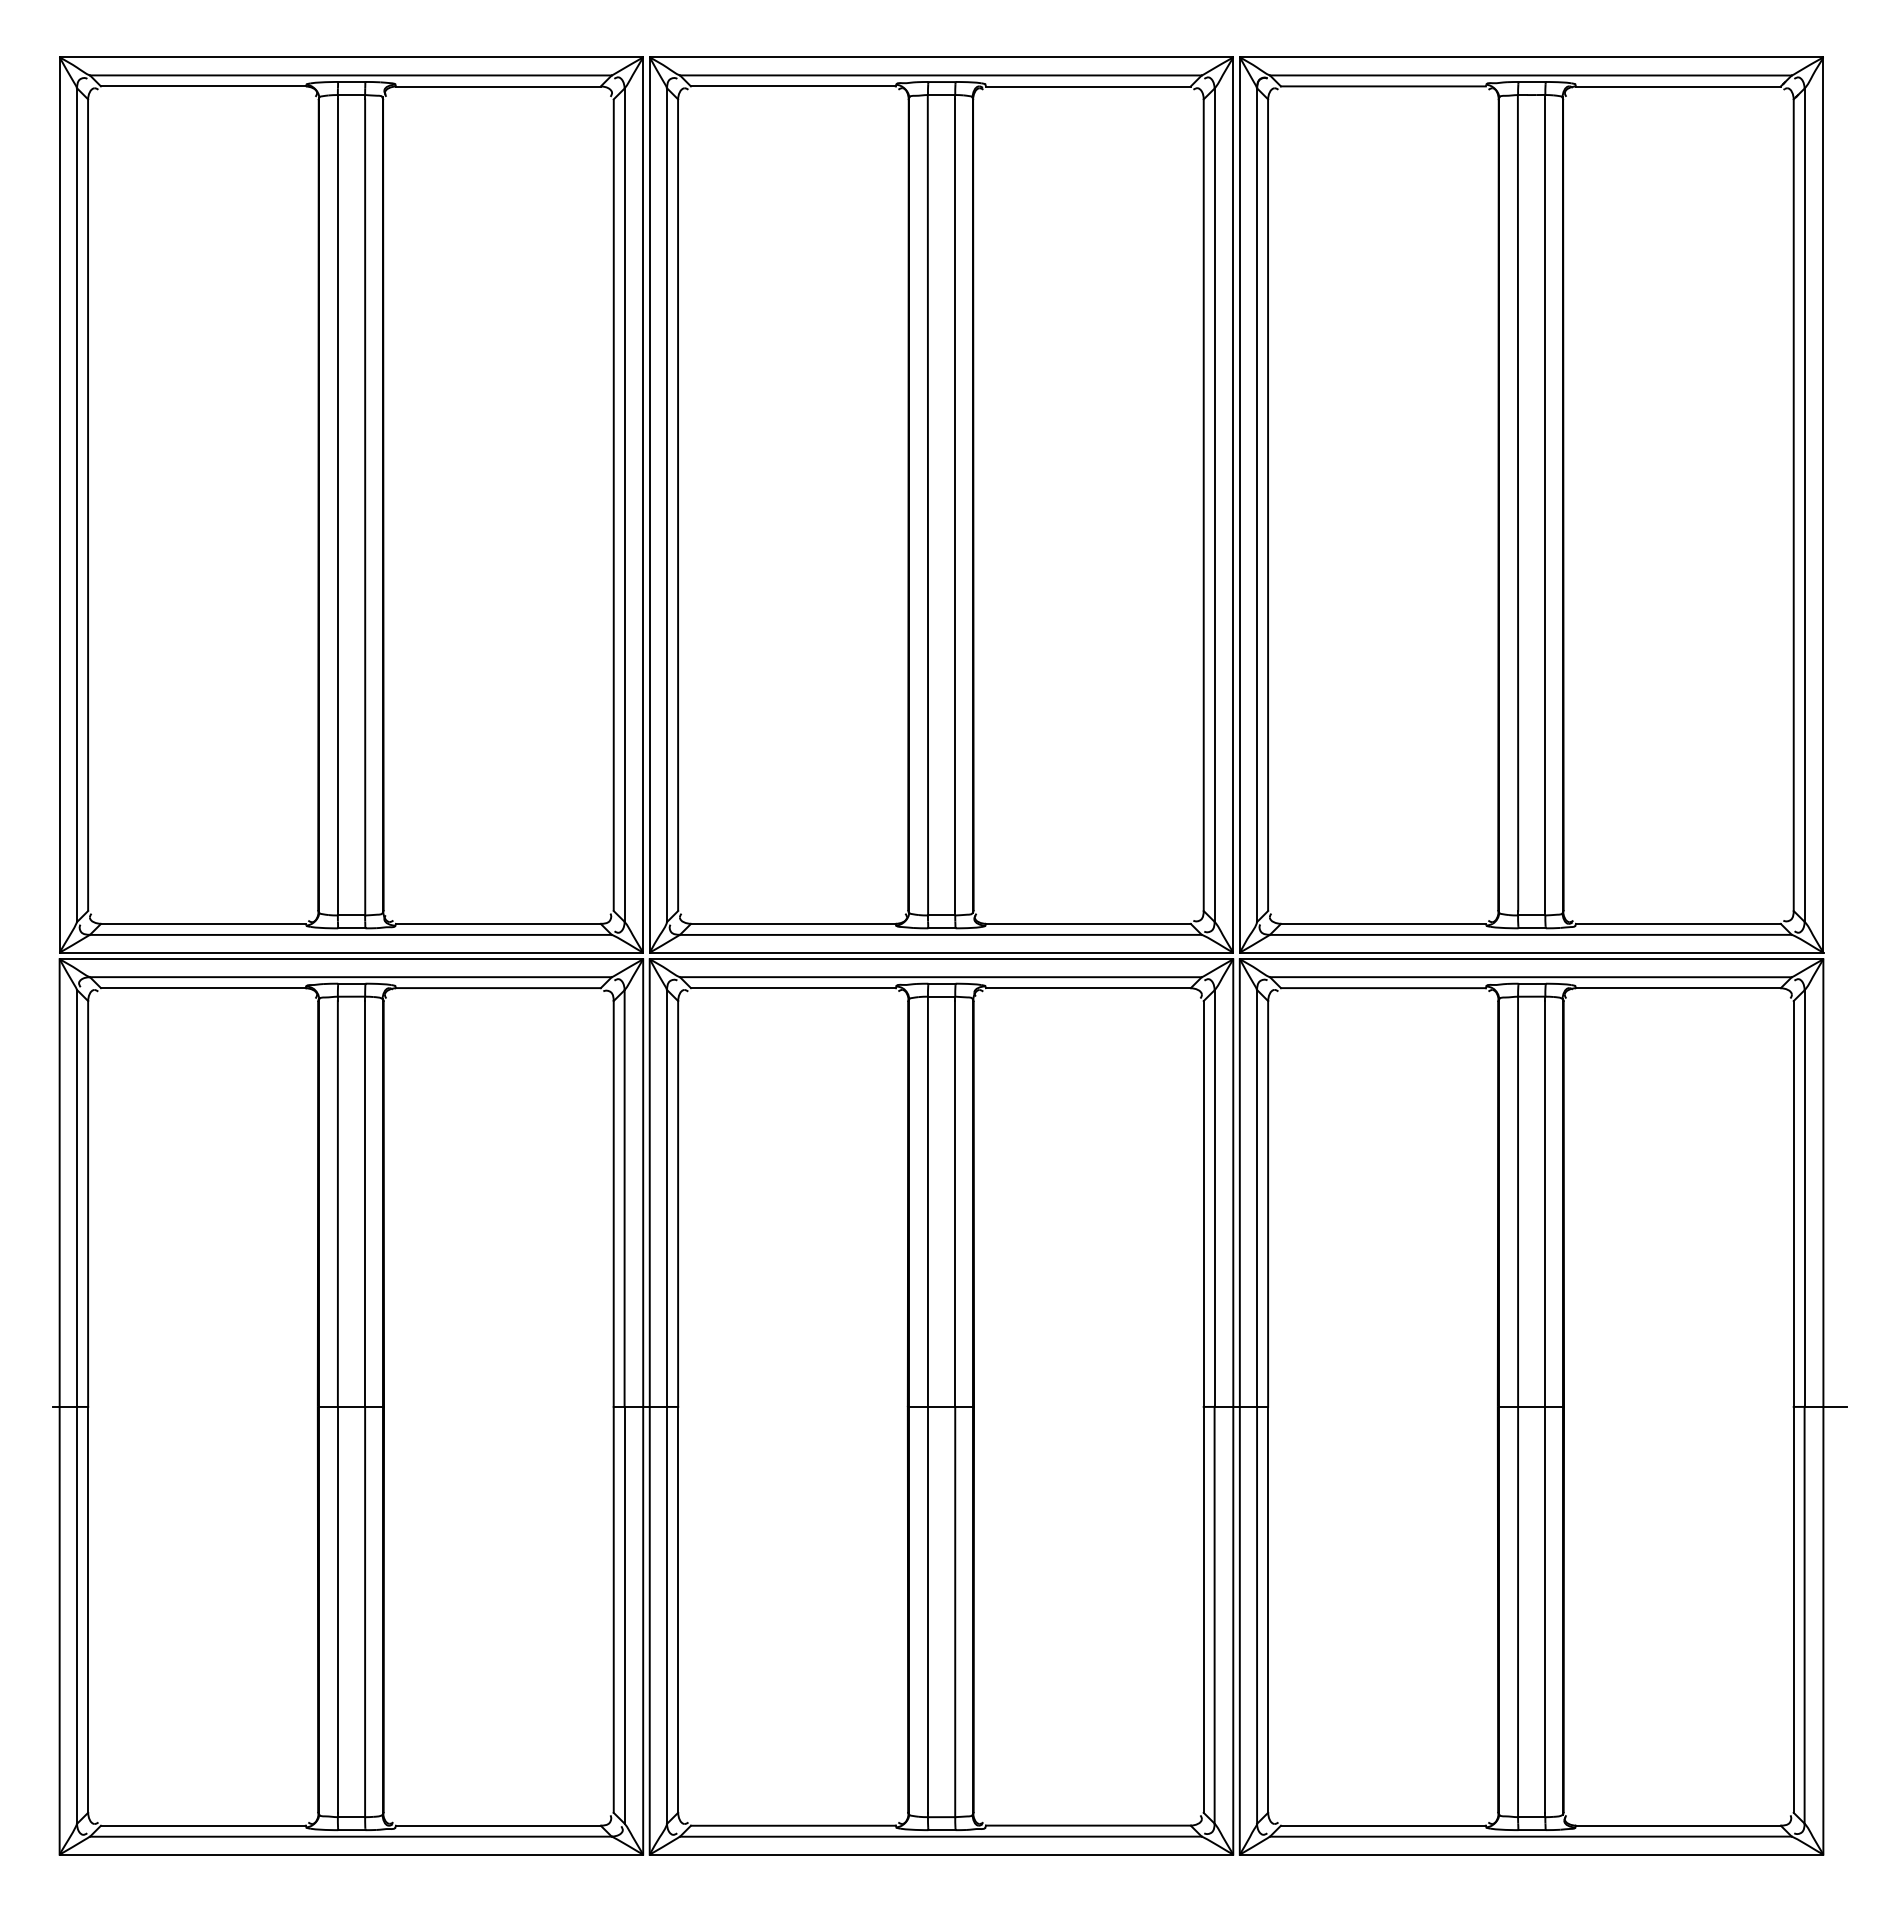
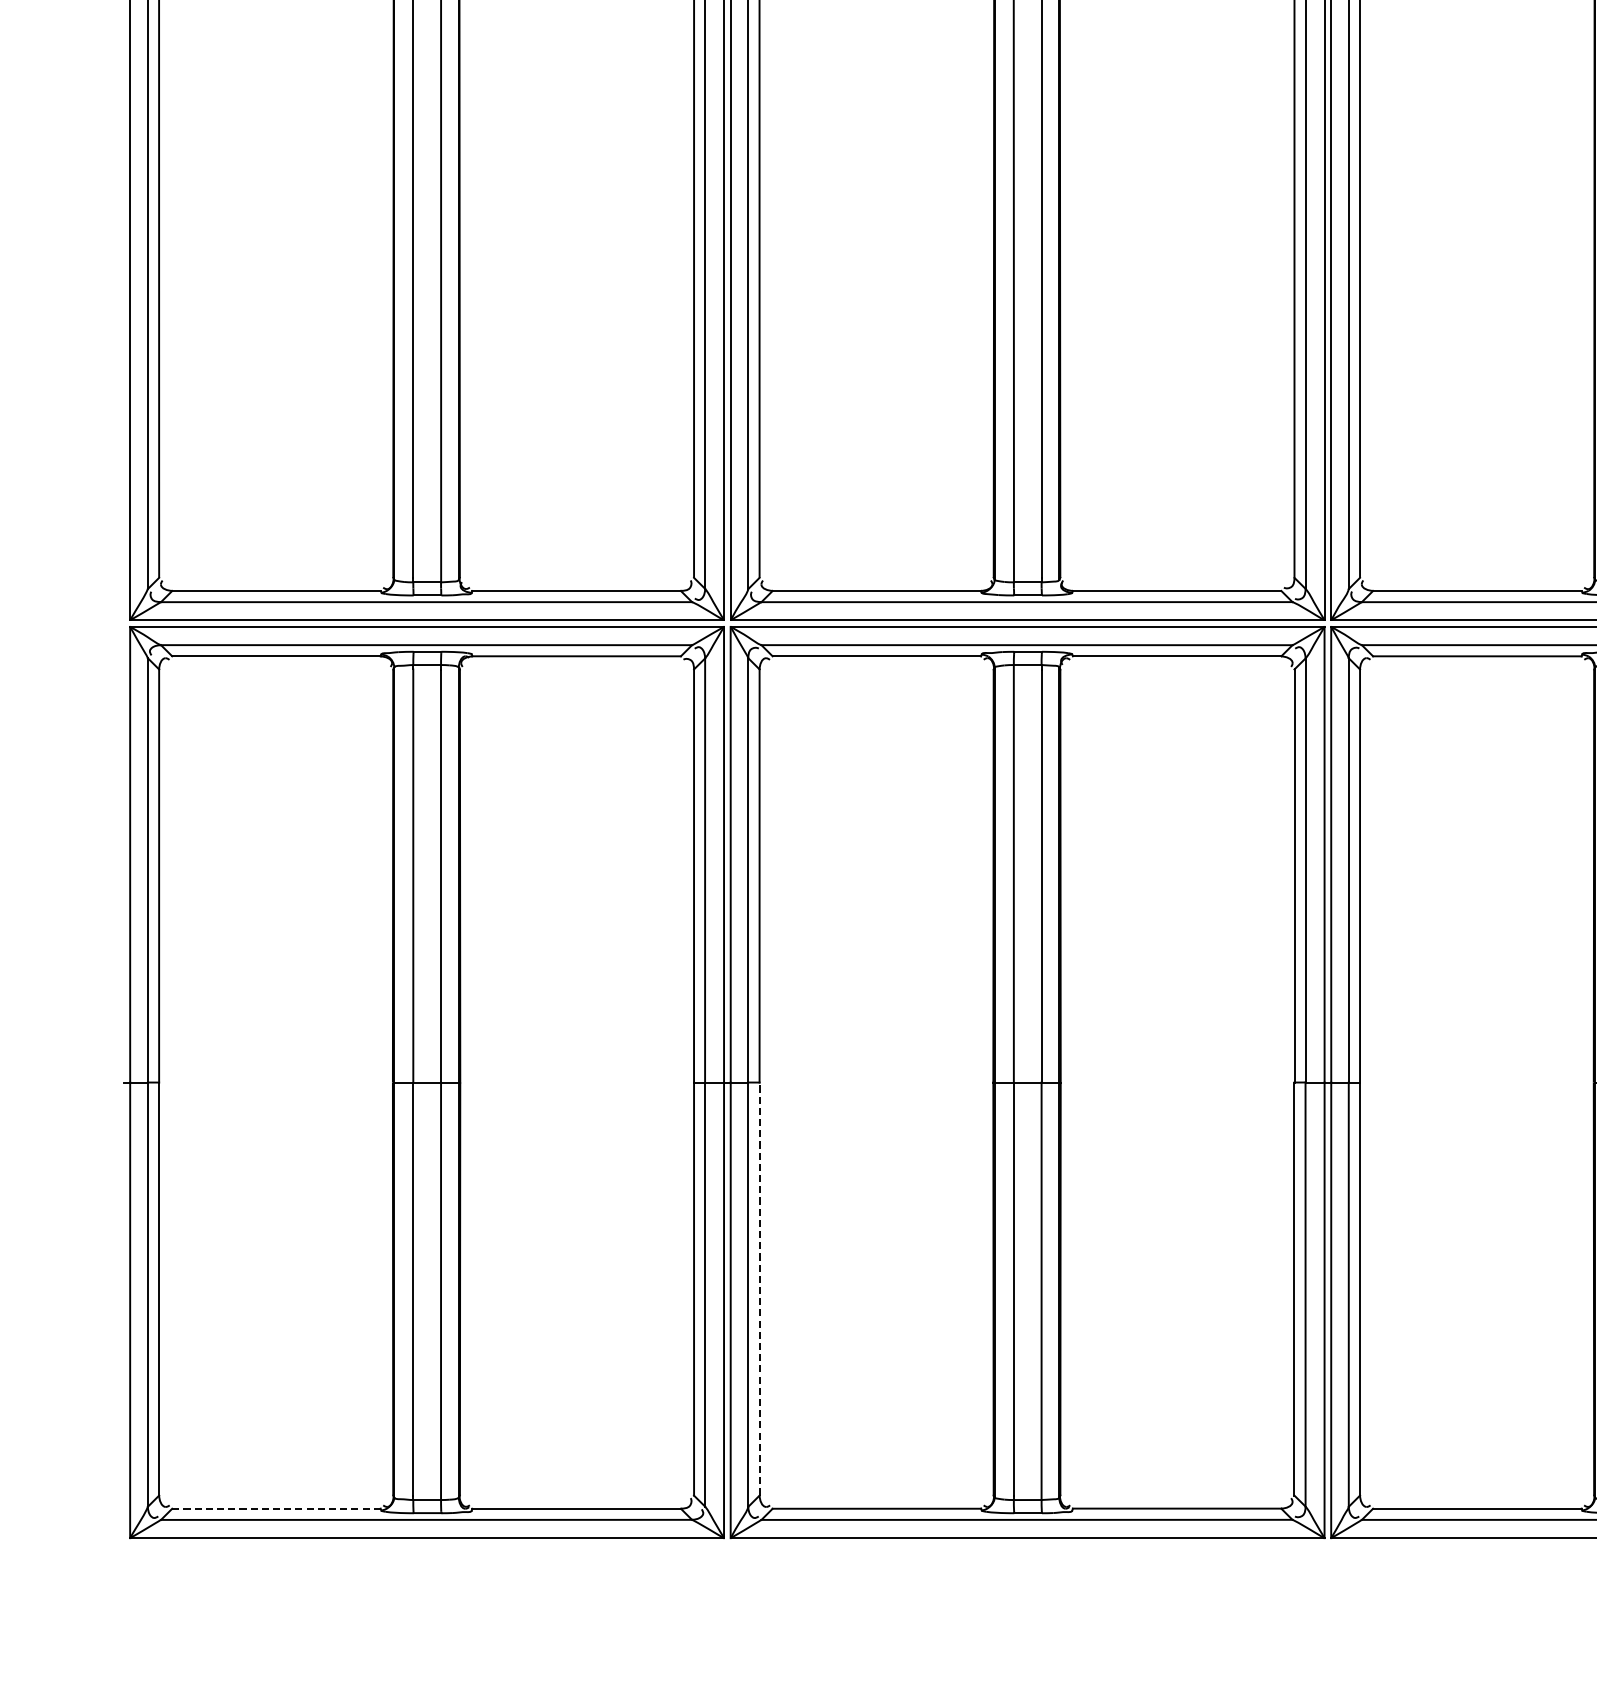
line: (678, 1609) -> (759, 1288), solid -> dashed
line: (203, 1825) -> (276, 1508), solid -> dashed

